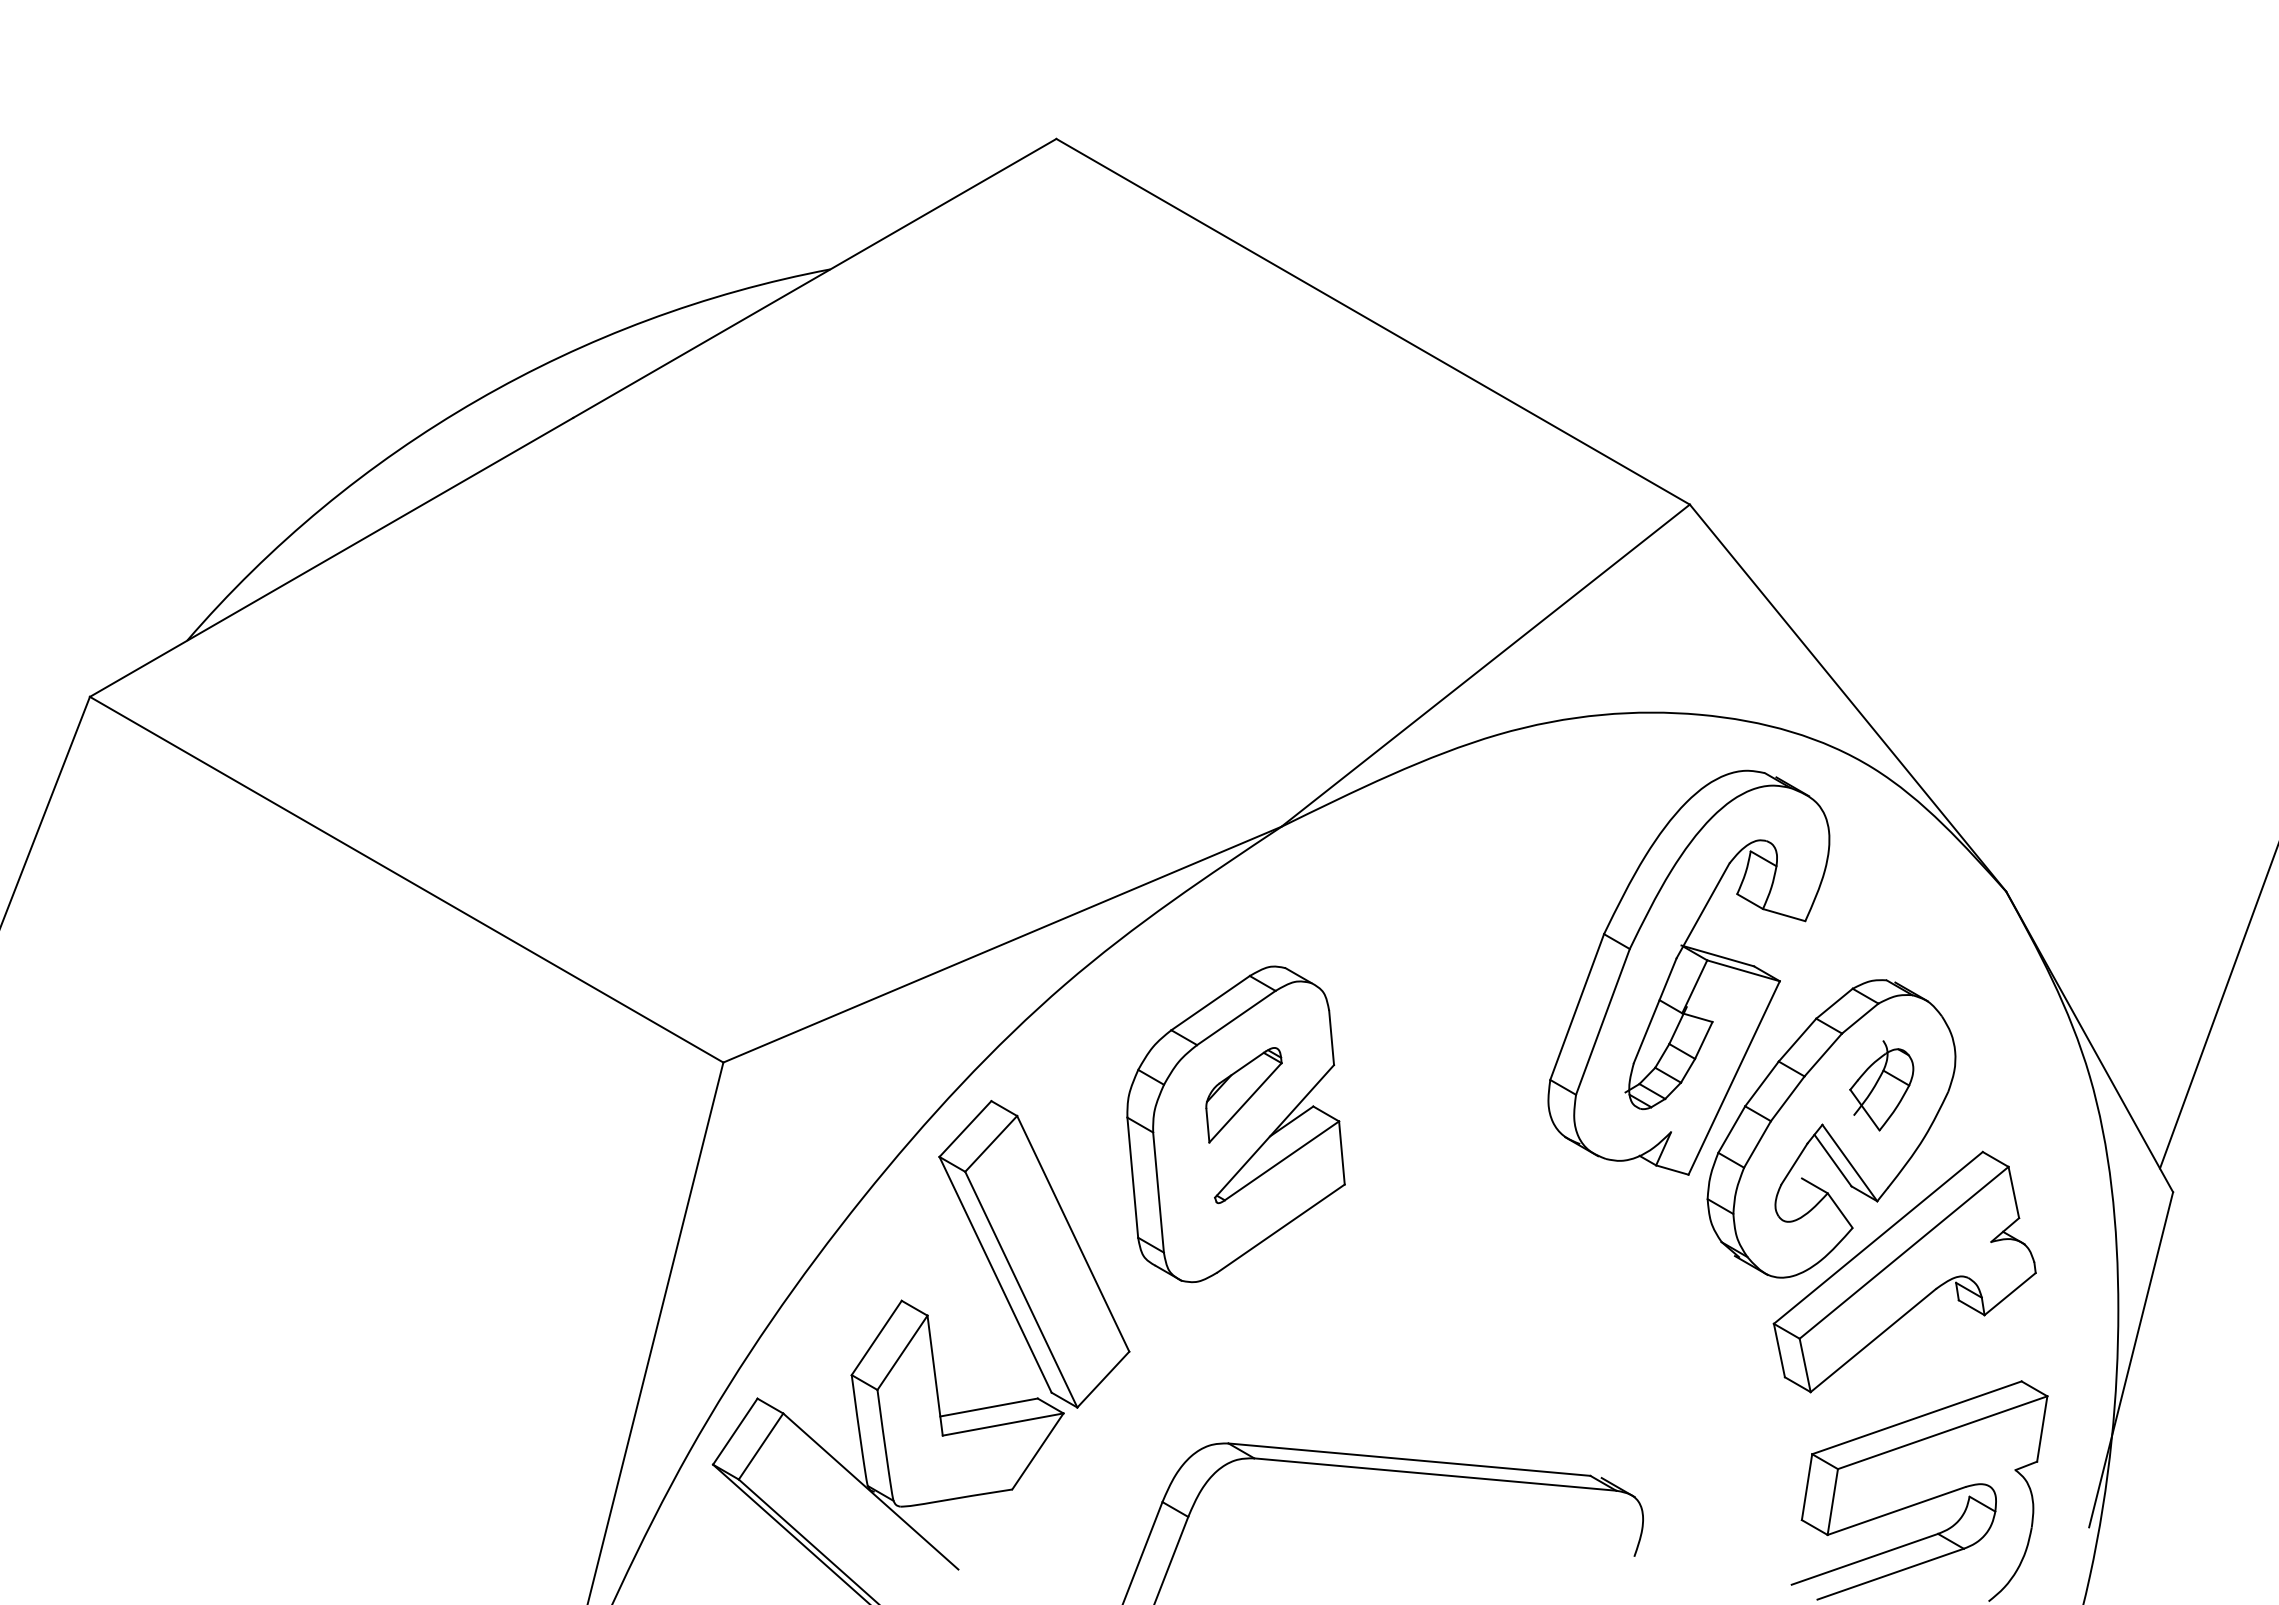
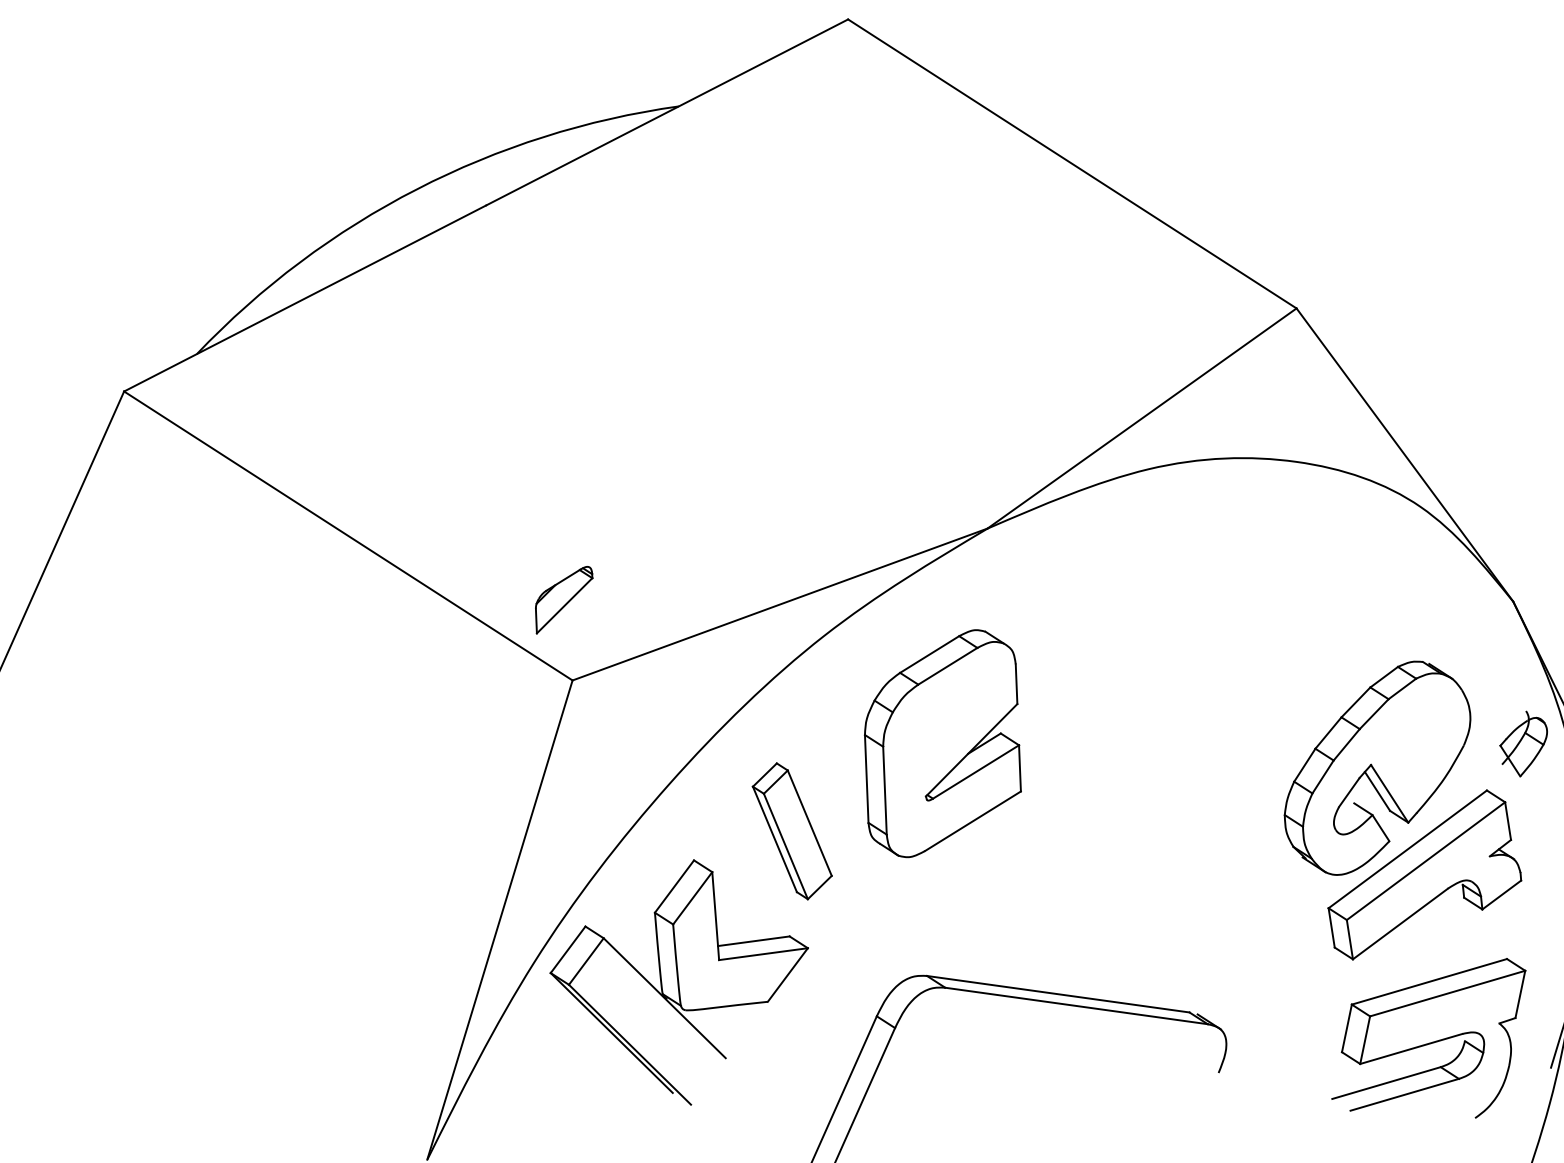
part: (1688, 972) -> (1278, 649), removed
part: (1881, 1085) -> (1523, 743), moved
part: (1243, 1095) -> (563, 600), moved
part: (1034, 1254) -> (792, 831), size x0.6

